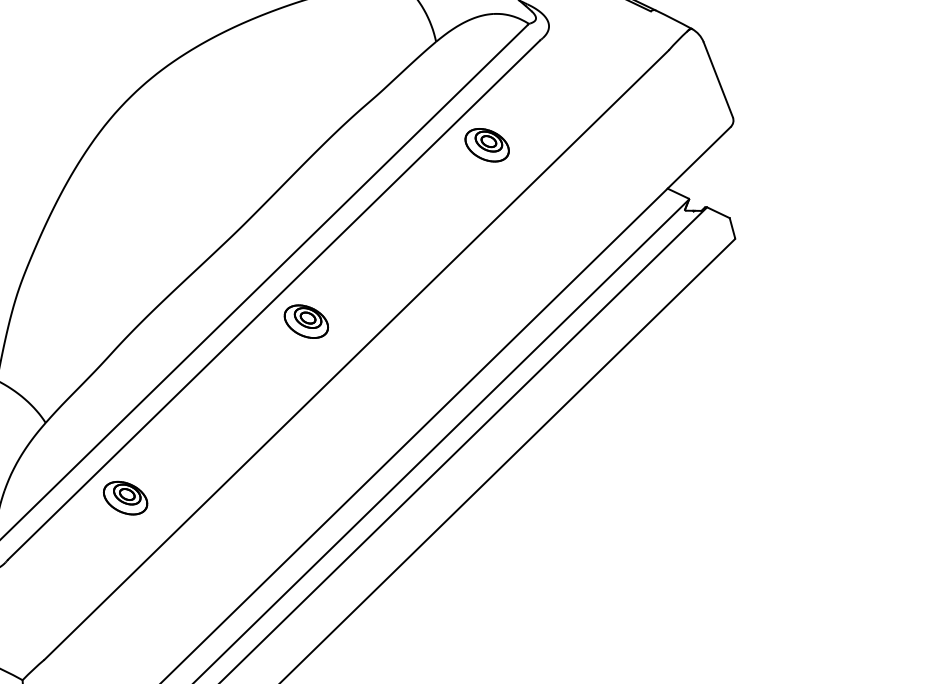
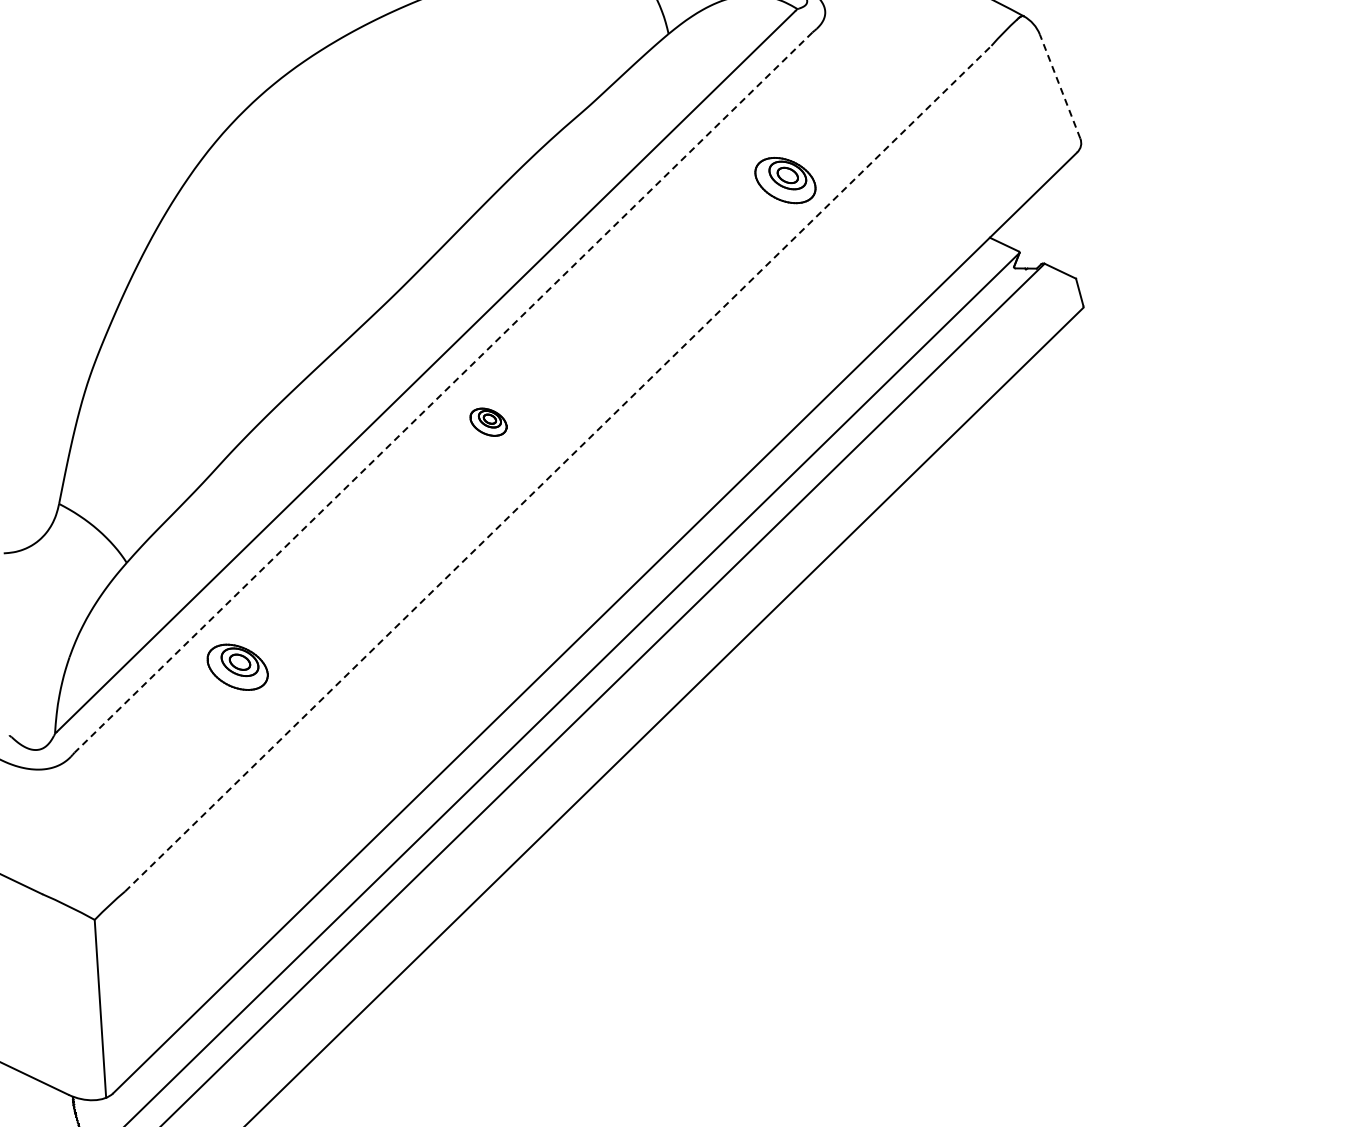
line: (718, 79) -> (1060, 86), solid -> dashed
part: (487, 145) -> (785, 180), moved
line: (273, 300) -> (443, 392), solid -> dashed
part: (306, 321) -> (488, 421), size x0.6
line: (356, 354) -> (558, 468), solid -> dashed

